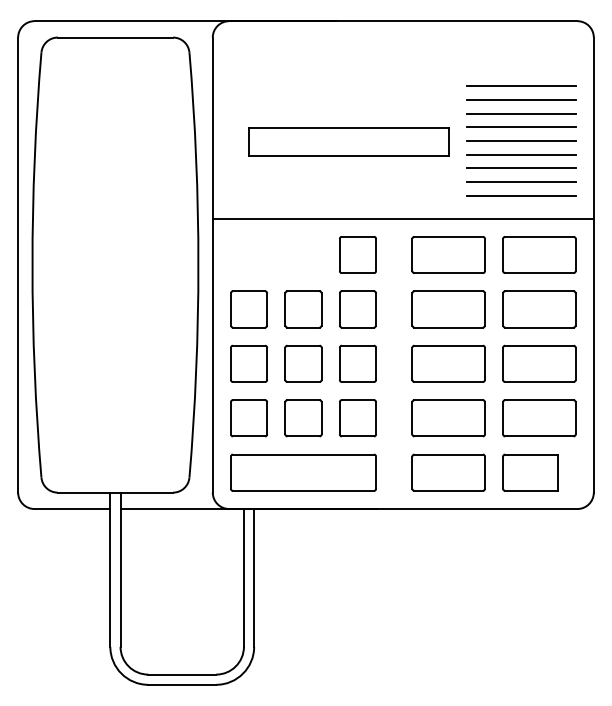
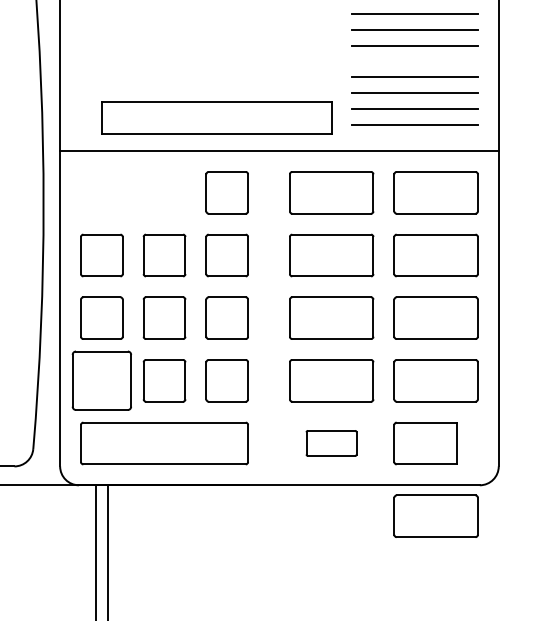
line: (520, 140) -> (414, 61), removed
part: (348, 141) -> (216, 117), moved
part: (248, 418) -> (101, 381), size x1.4
part: (448, 472) -> (331, 443), size x0.6
part: (539, 535) -> (436, 515), added

